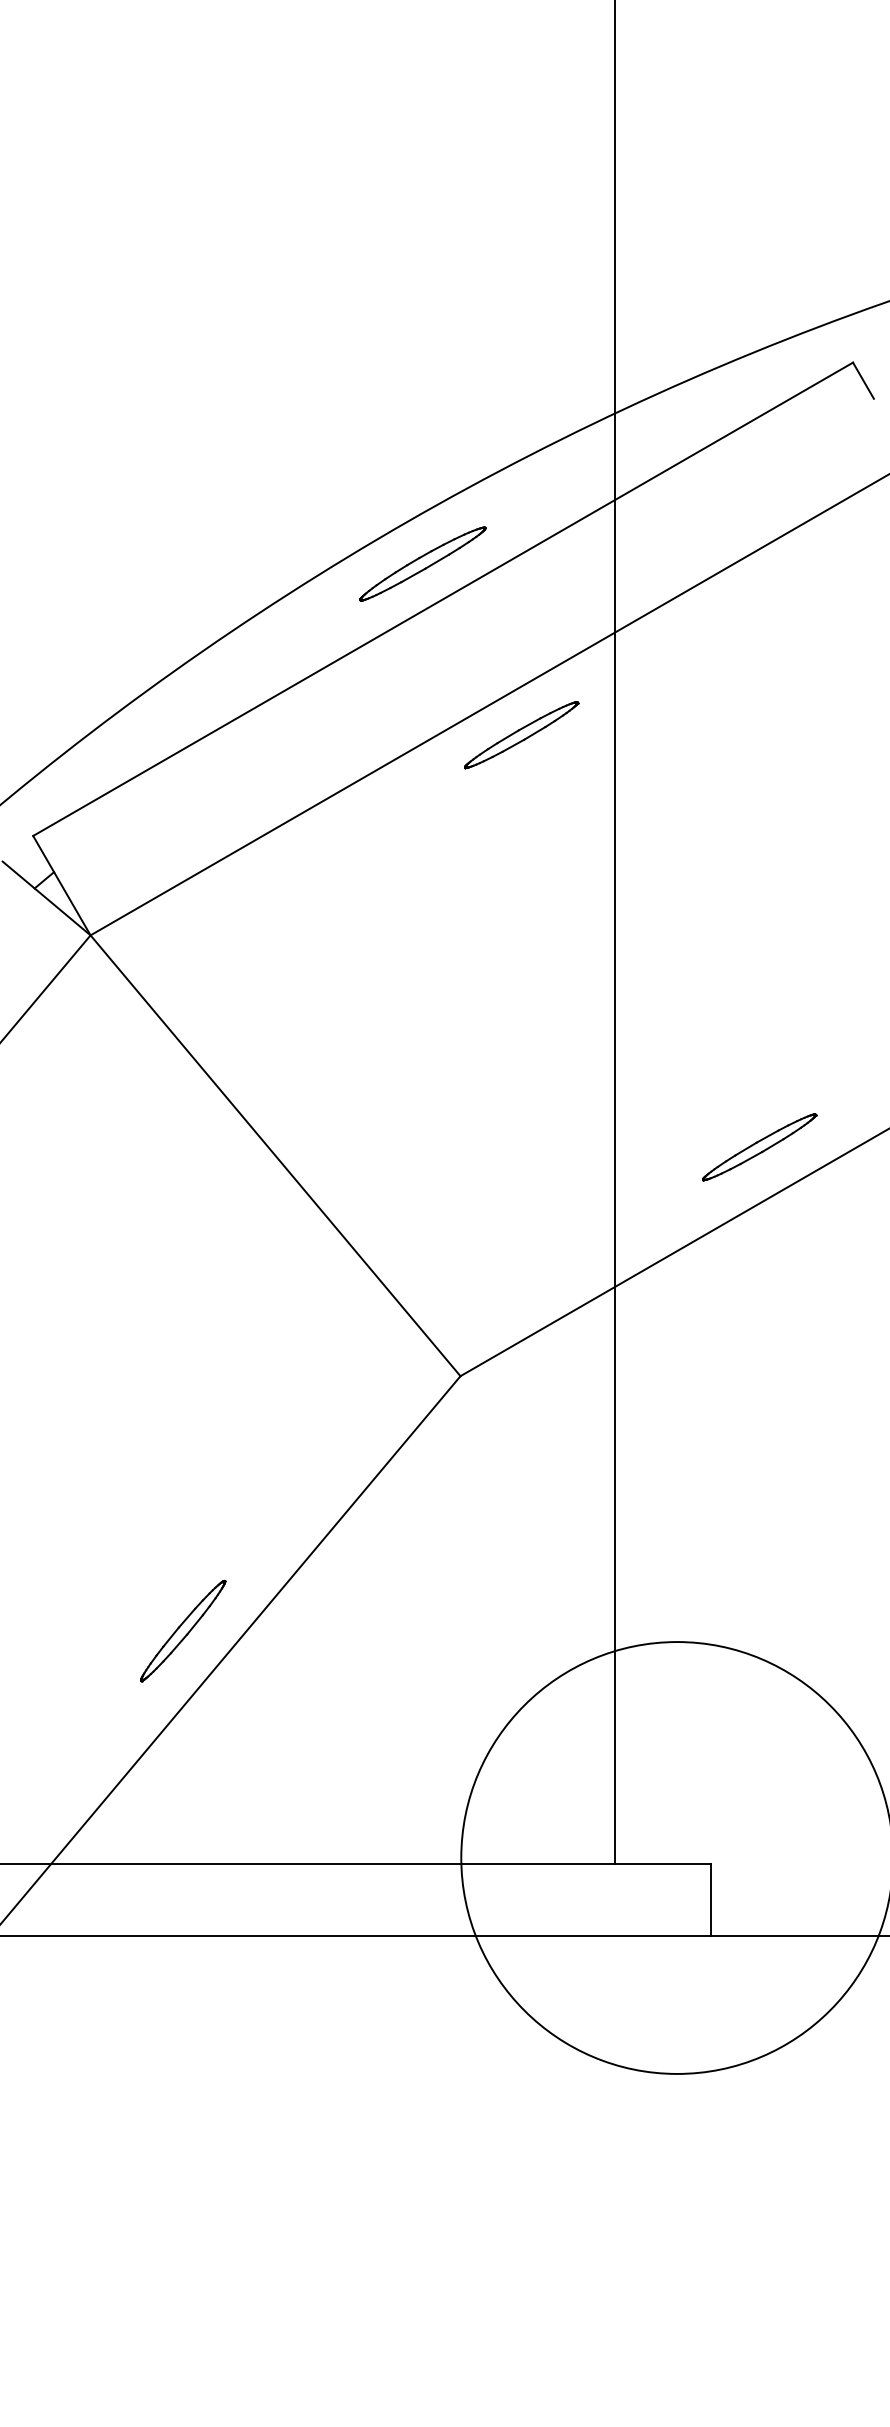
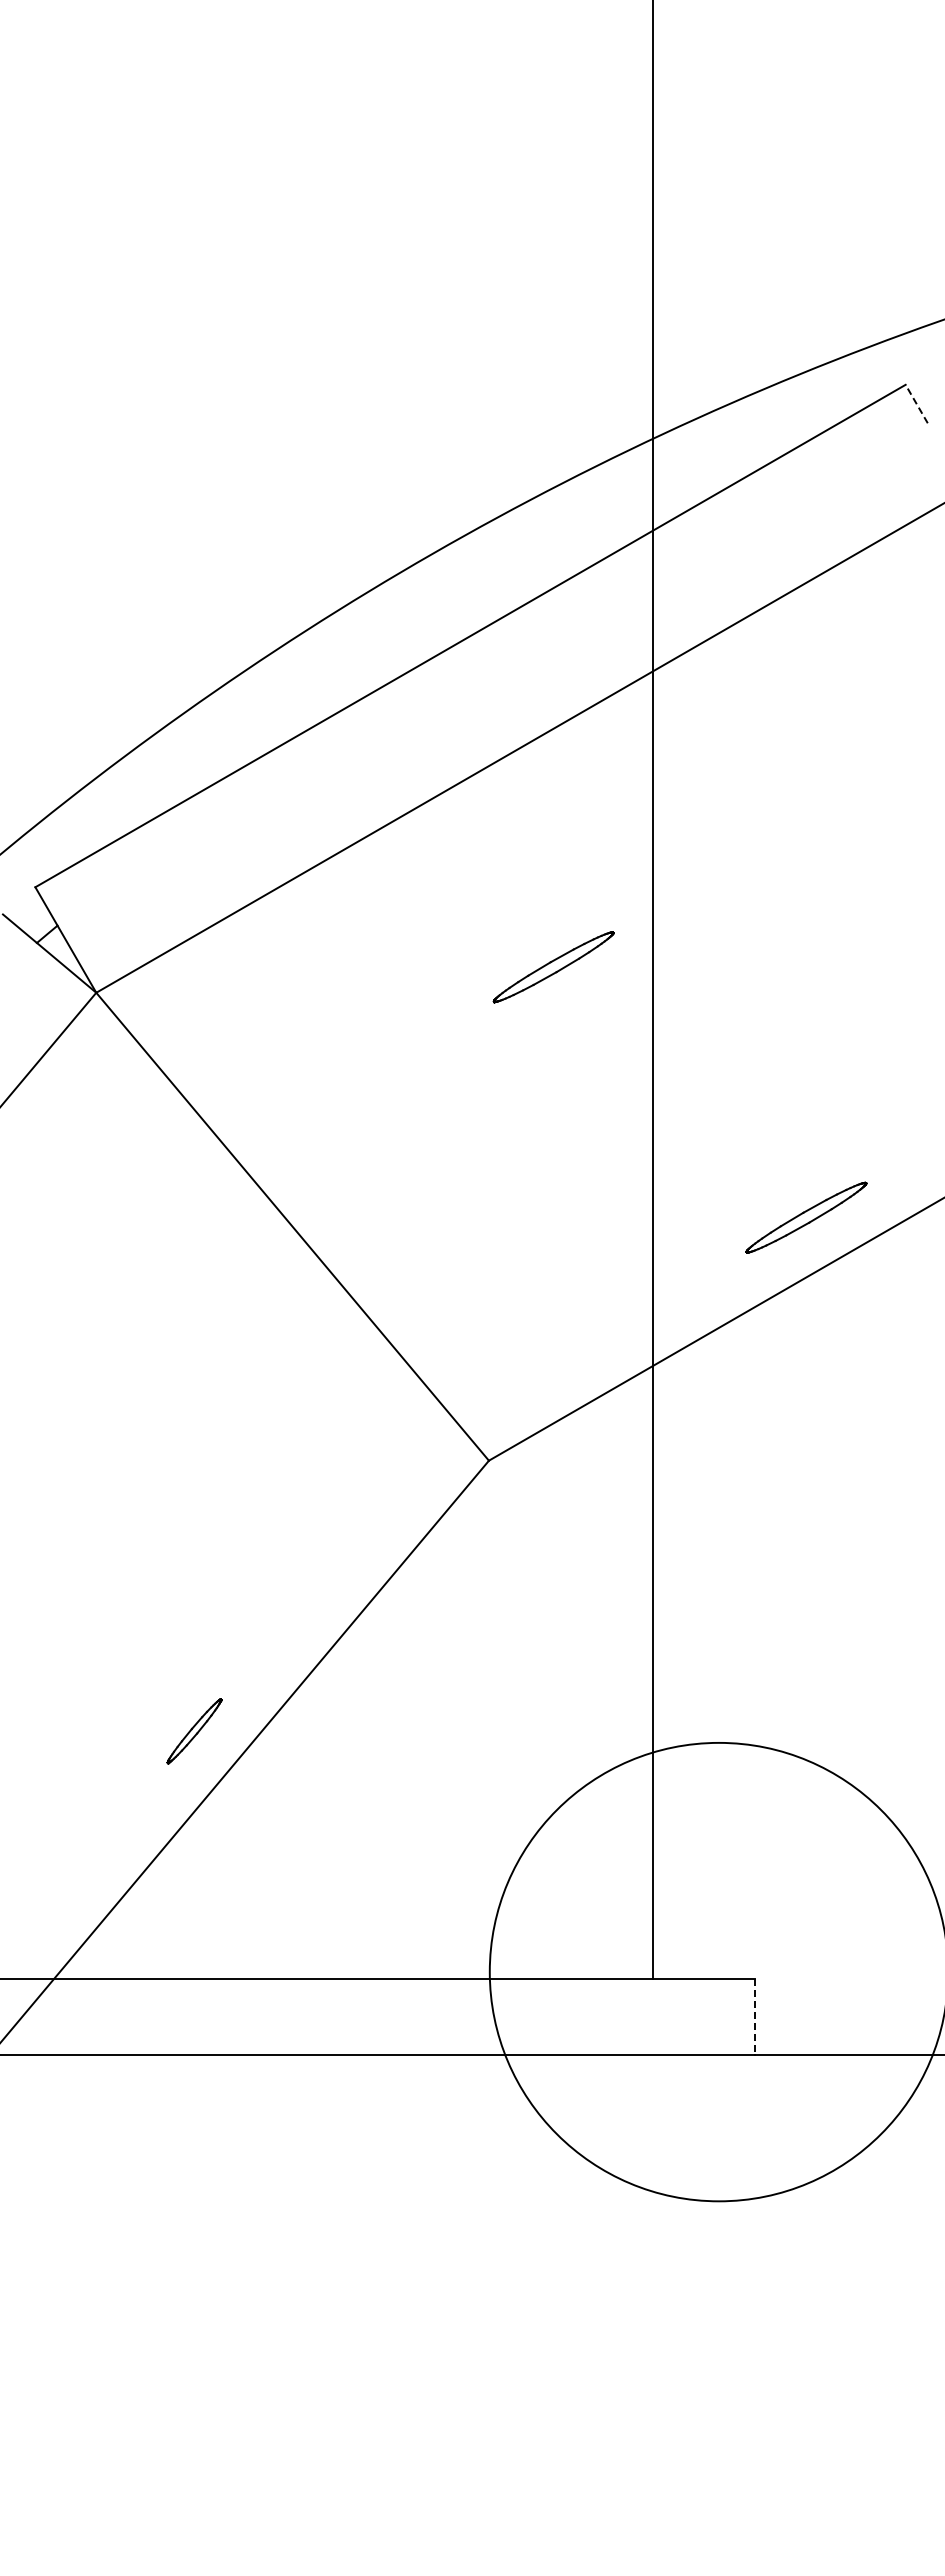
line: (863, 380) -> (916, 403), solid -> dashed
part: (422, 563) -> (448, 598), removed
part: (521, 735) -> (553, 967), moved
part: (183, 1631) -> (194, 1731), size x0.6
line: (710, 1900) -> (754, 2017), solid -> dashed

